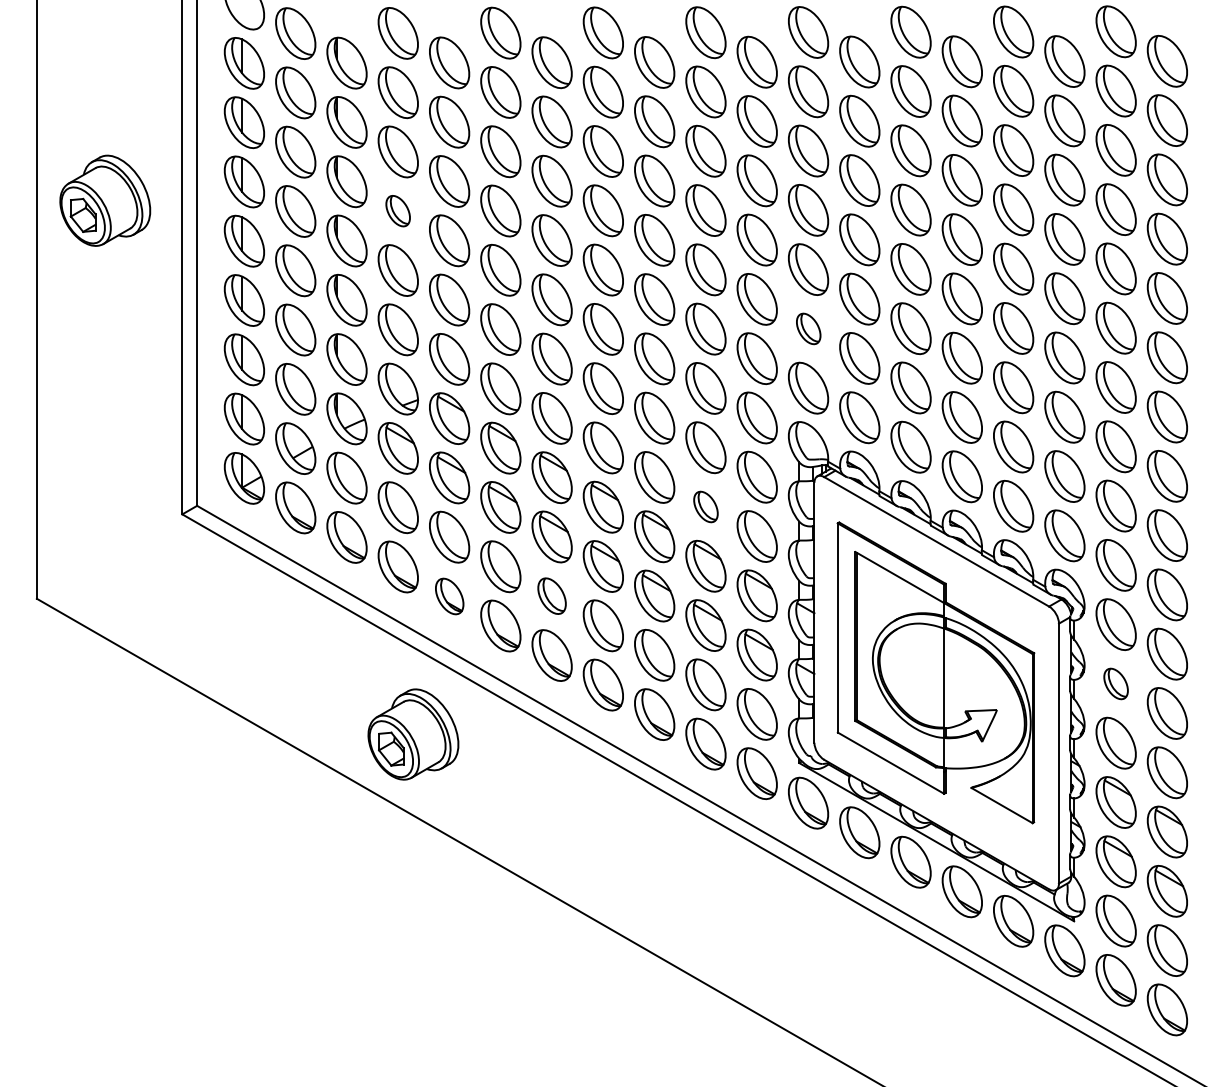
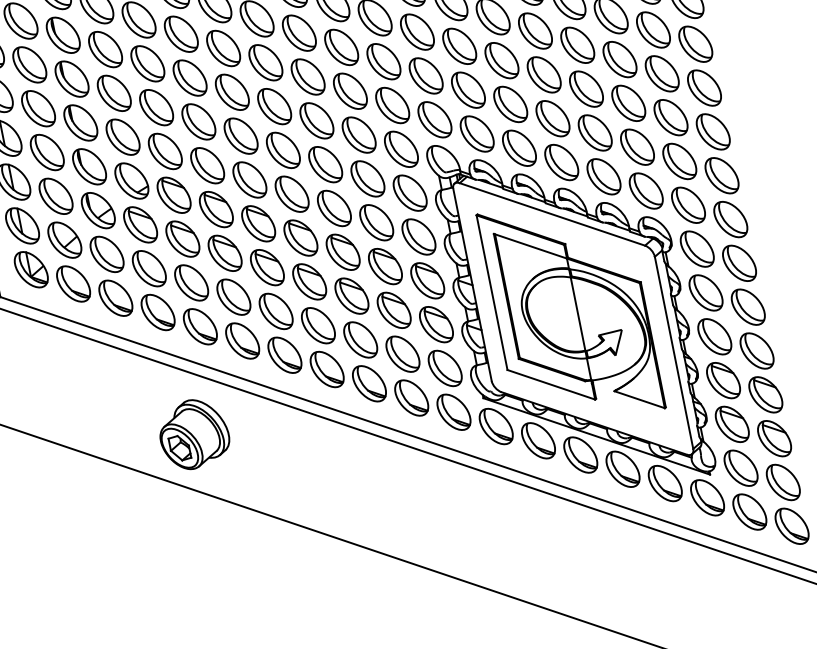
part: (397, 210) -> (104, 49), size x1.67
part: (808, 328) -> (426, 75), size x1.67
part: (705, 506) -> (376, 222), size x1.67
part: (551, 595) -> (275, 310), size x1.43
part: (449, 596) -> (200, 326), size x1.43
part: (1115, 683) -> (705, 292), size x1.67

